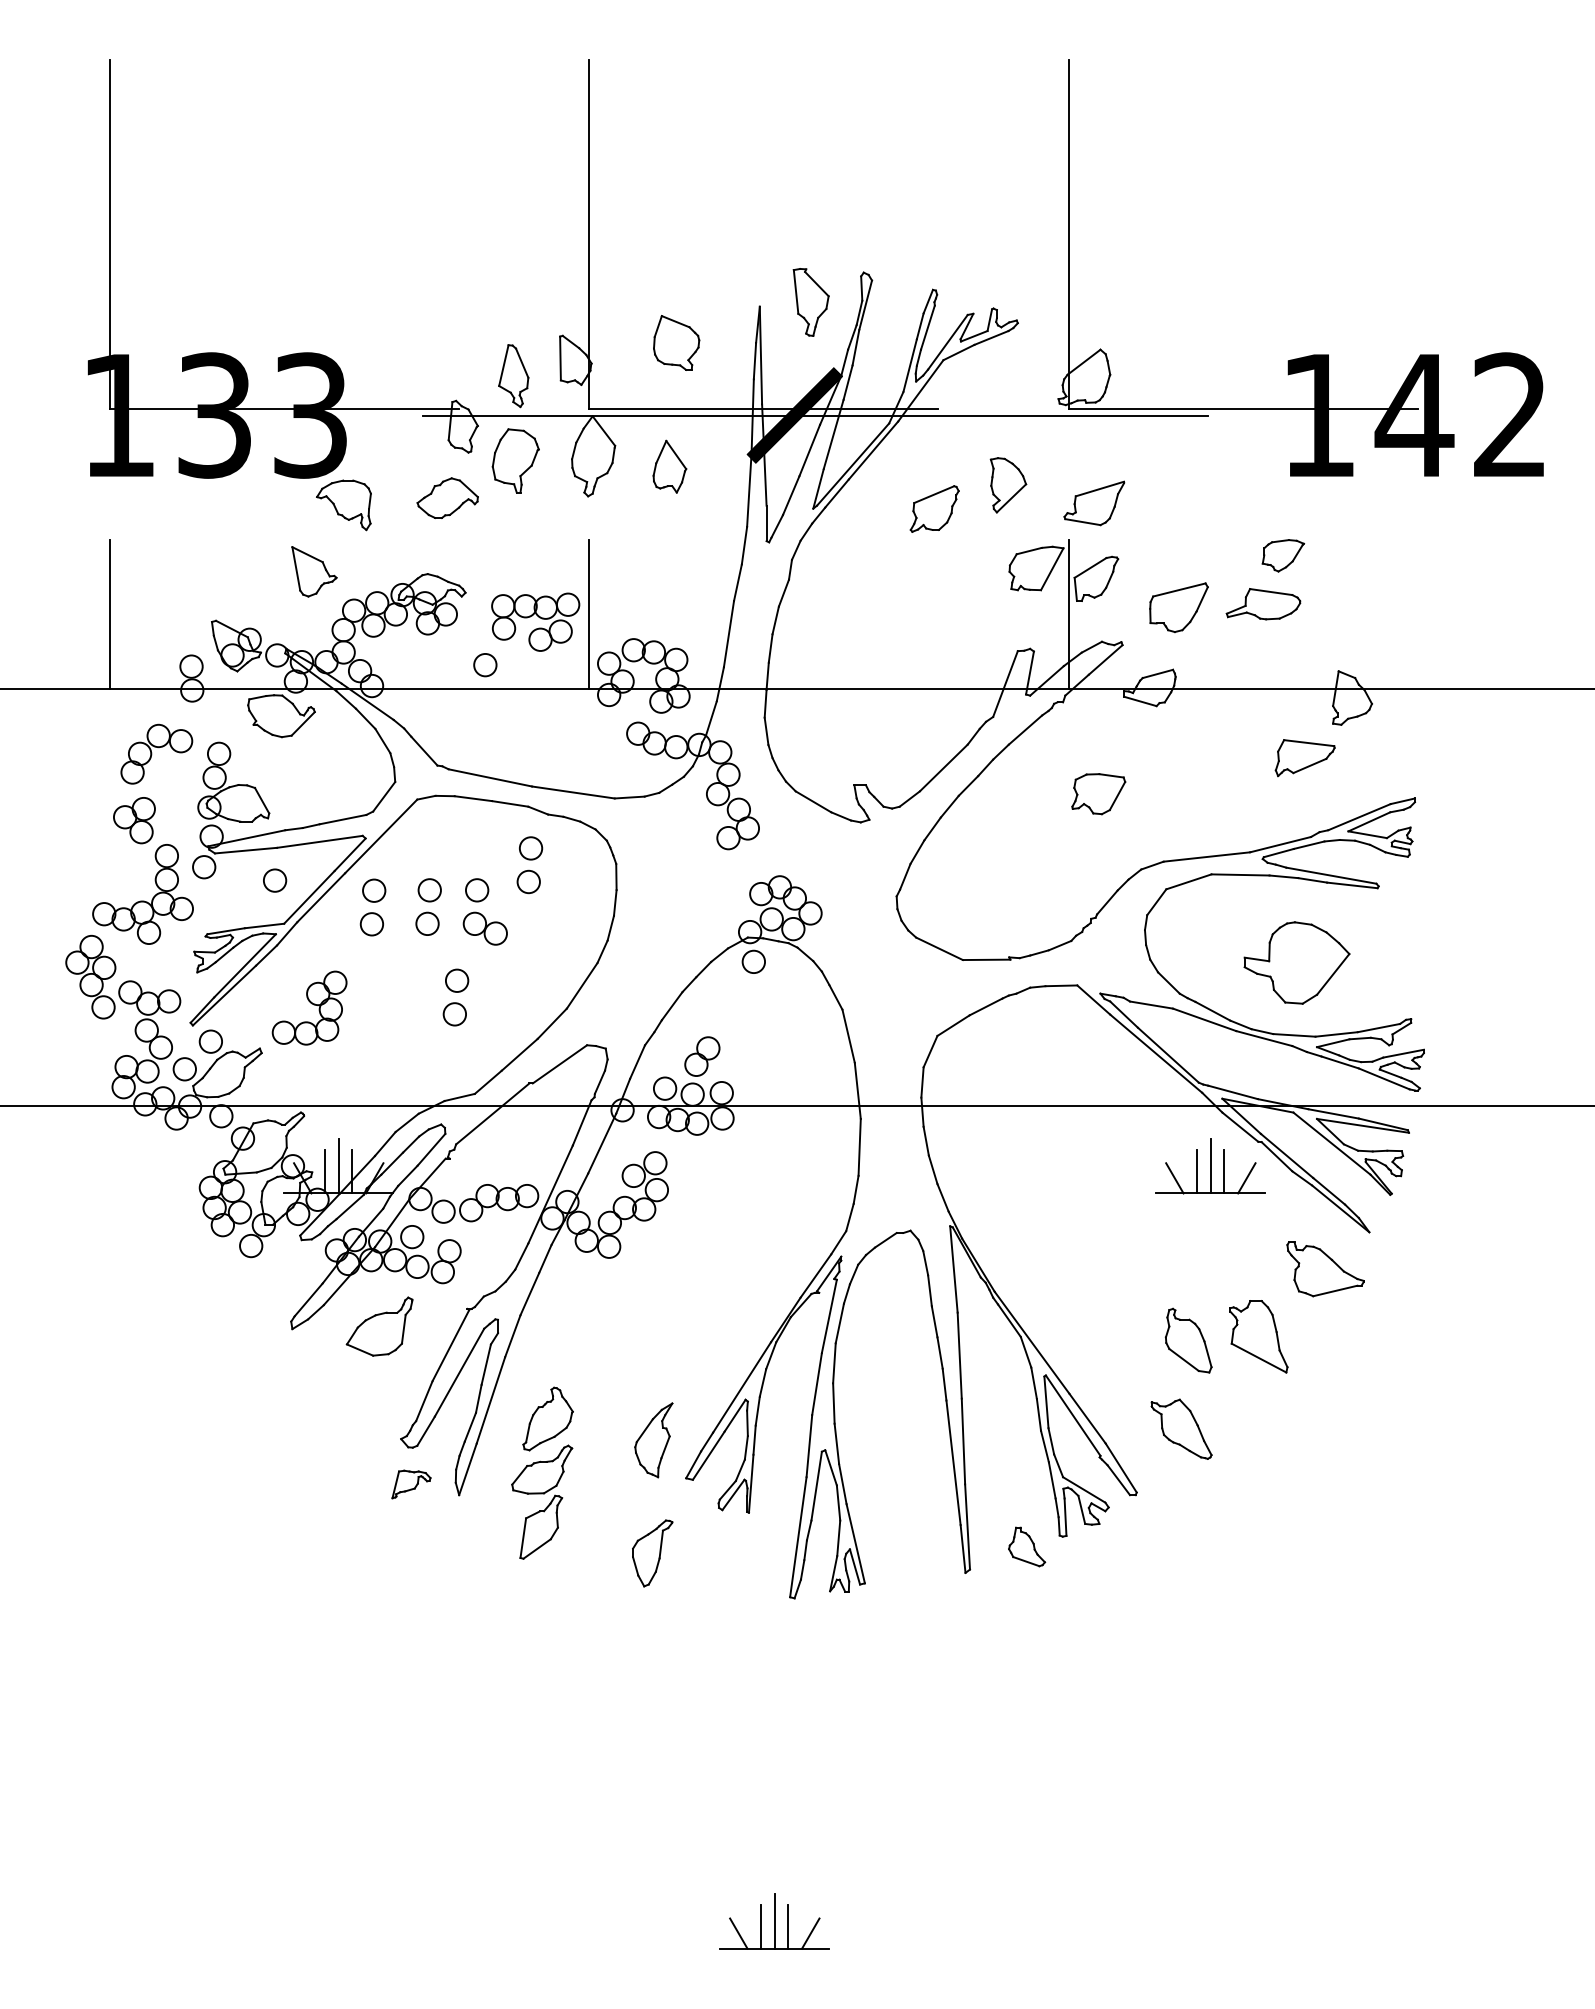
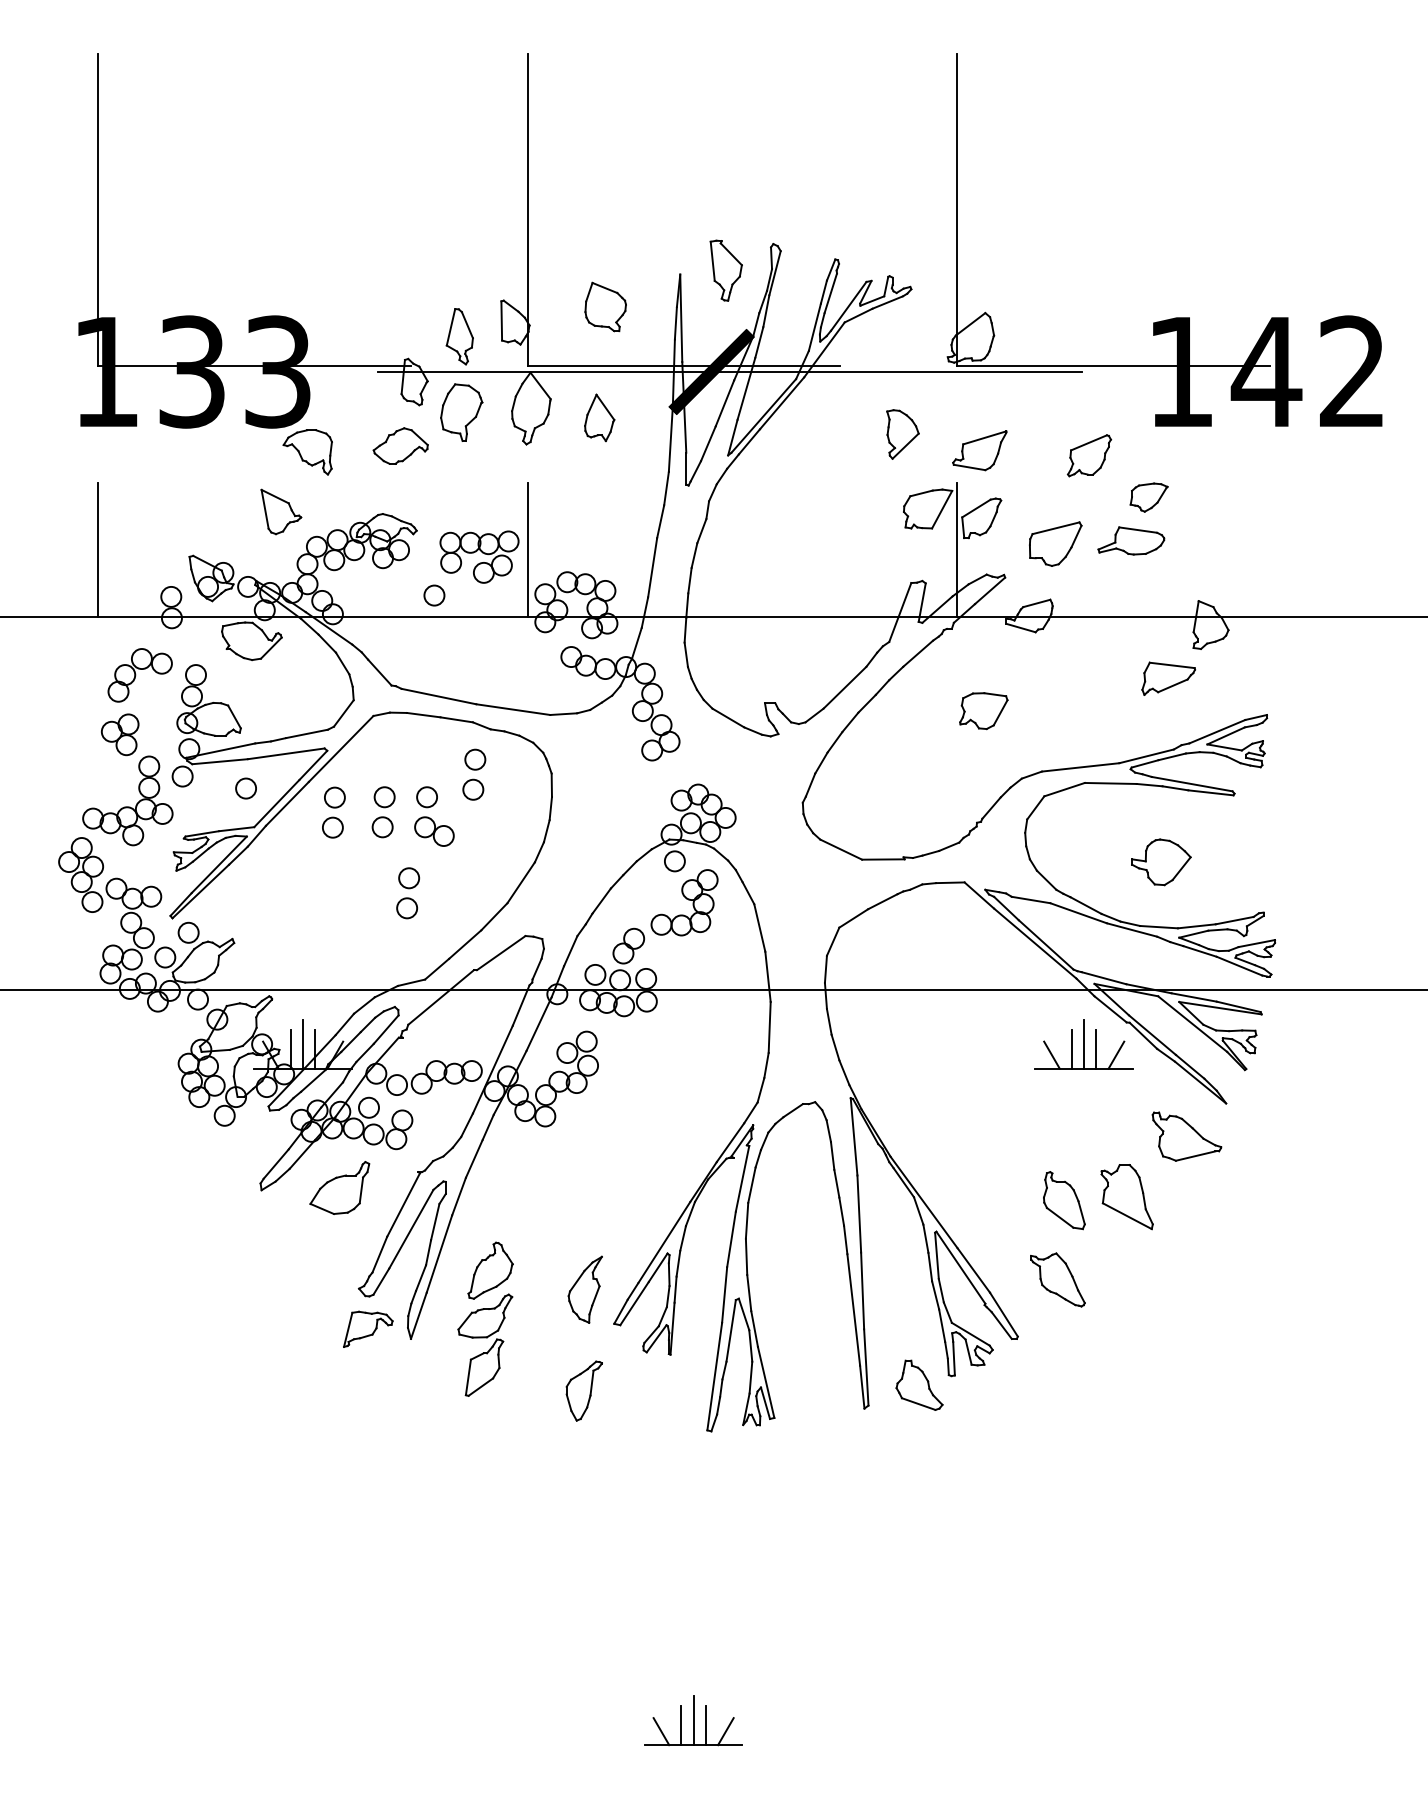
part: (934, 508) -> (1089, 455), moved
part: (1296, 962) -> (1160, 861), size x0.62
part: (309, 1007) -> (684, 902), moved
part: (411, 1484) -> (368, 1329), size x1.43
part: (1026, 1546) -> (919, 1384), size x1.43

